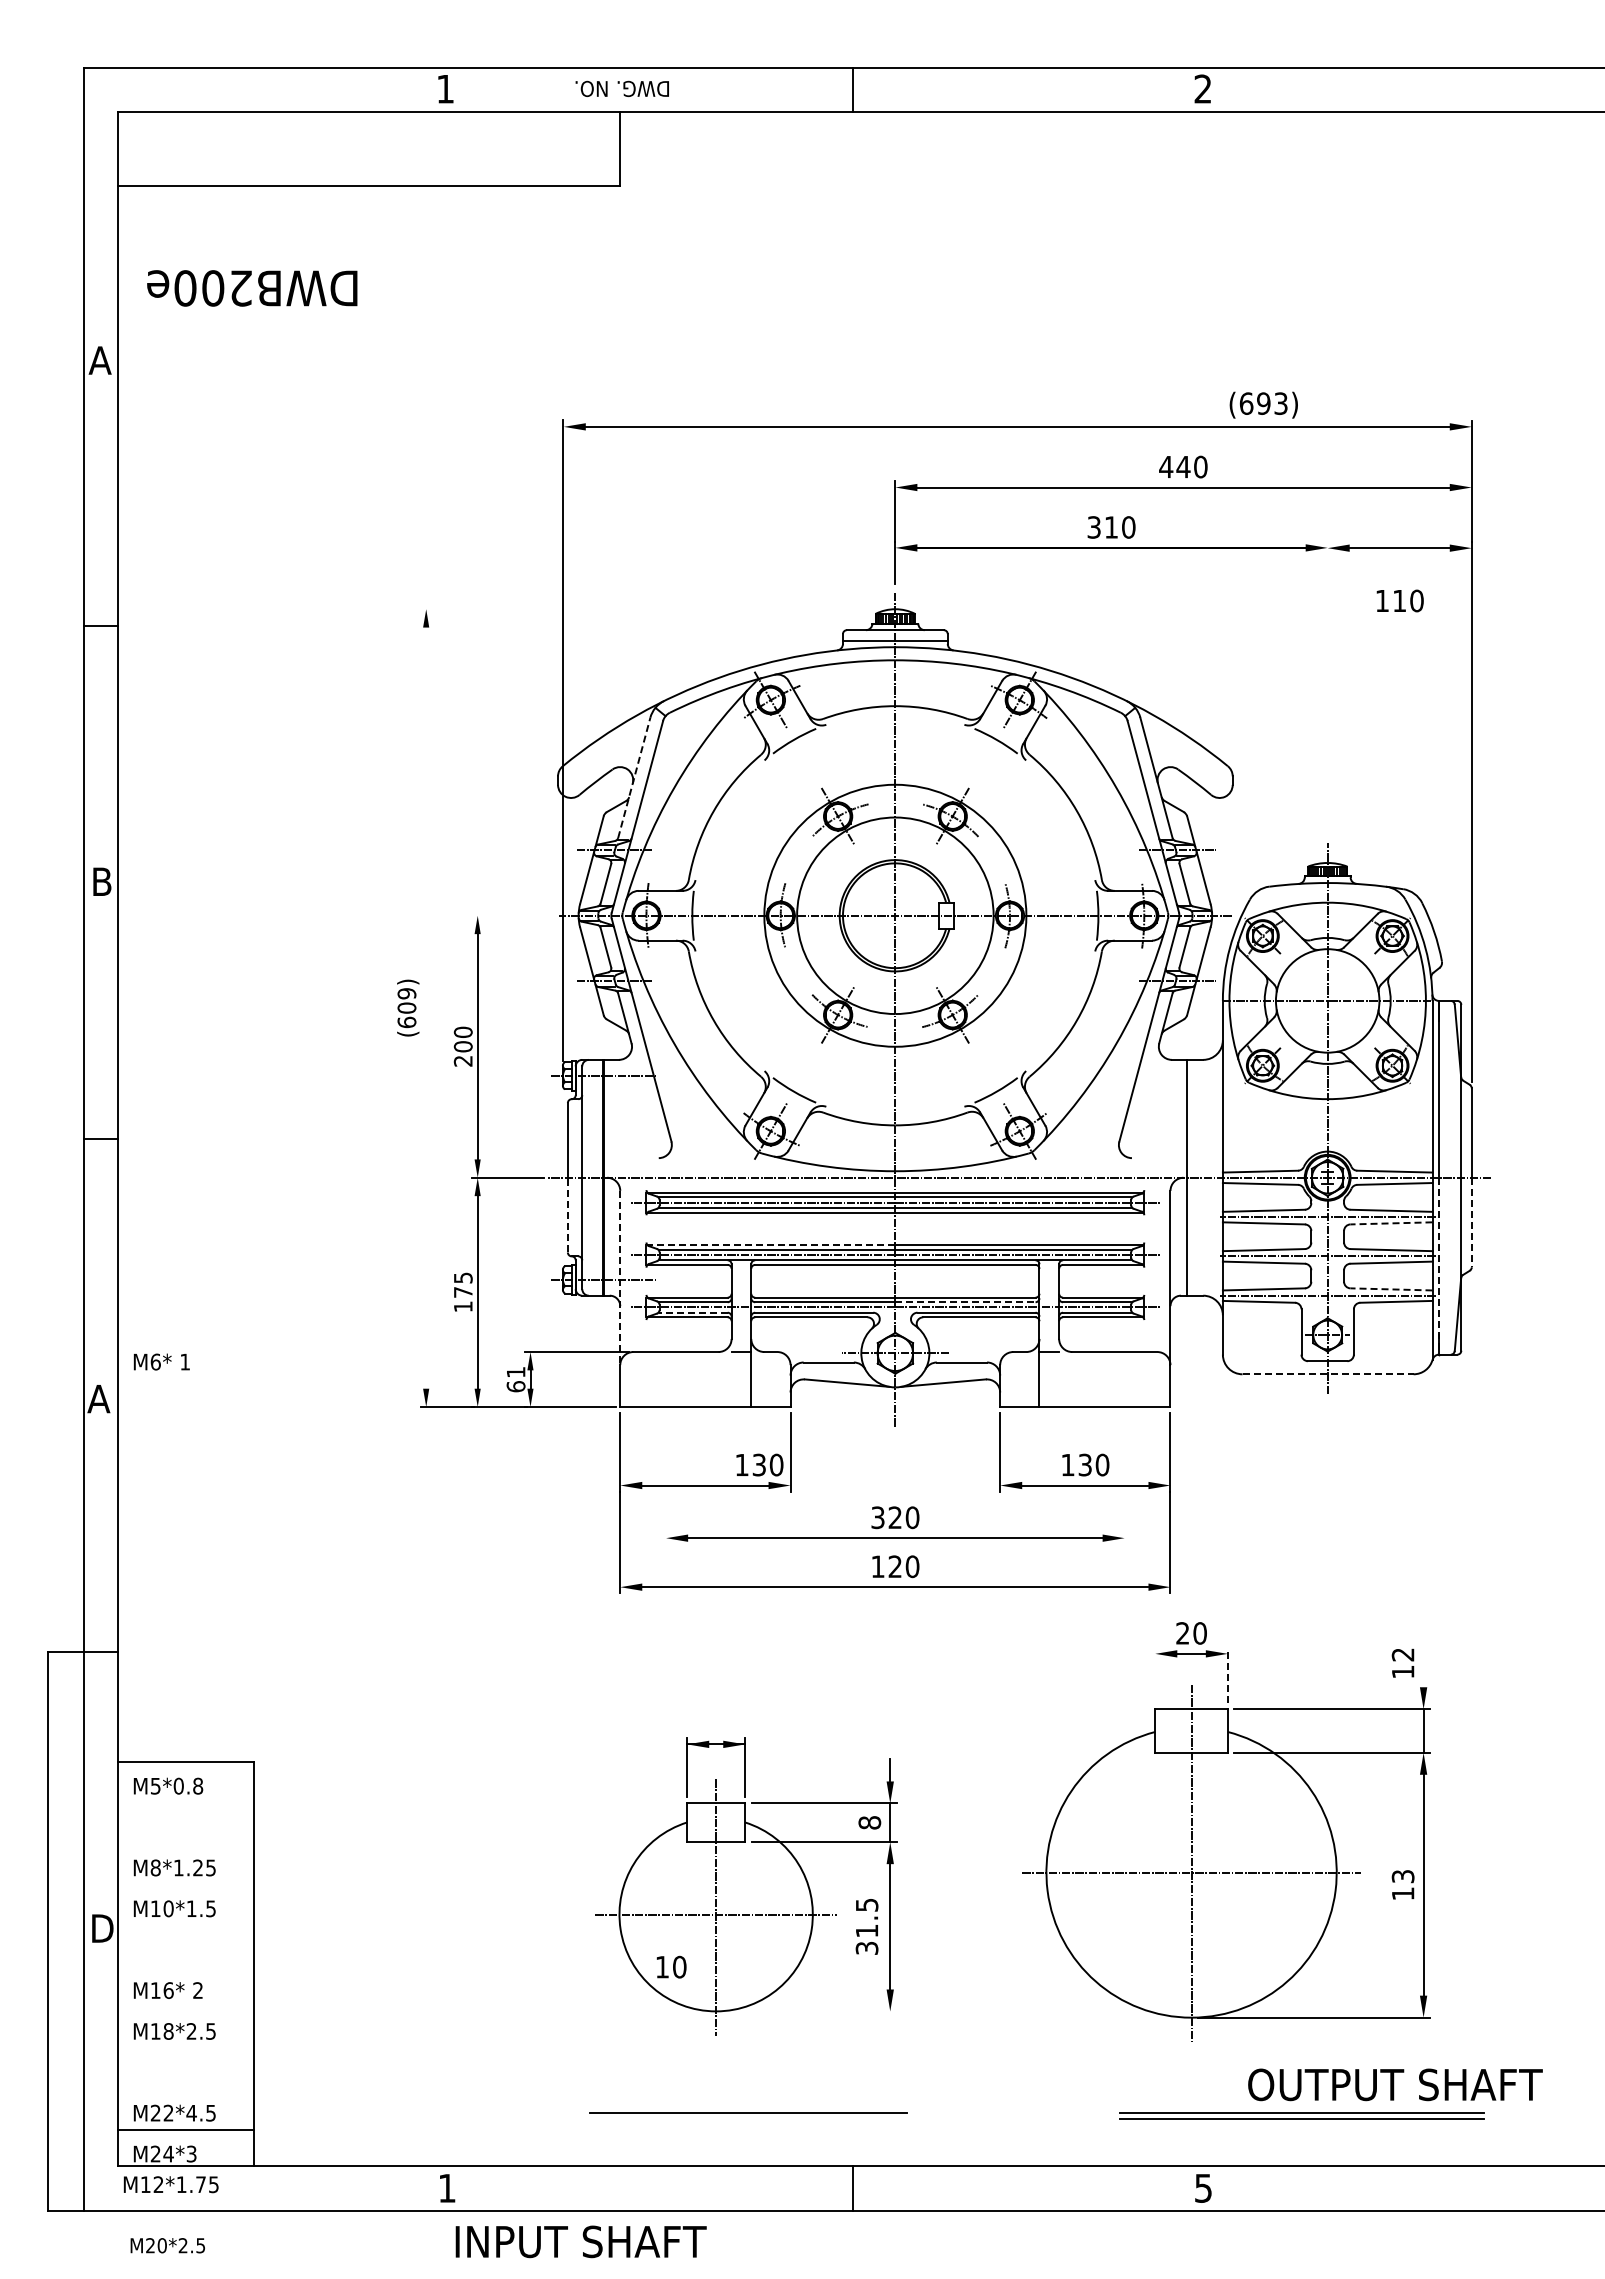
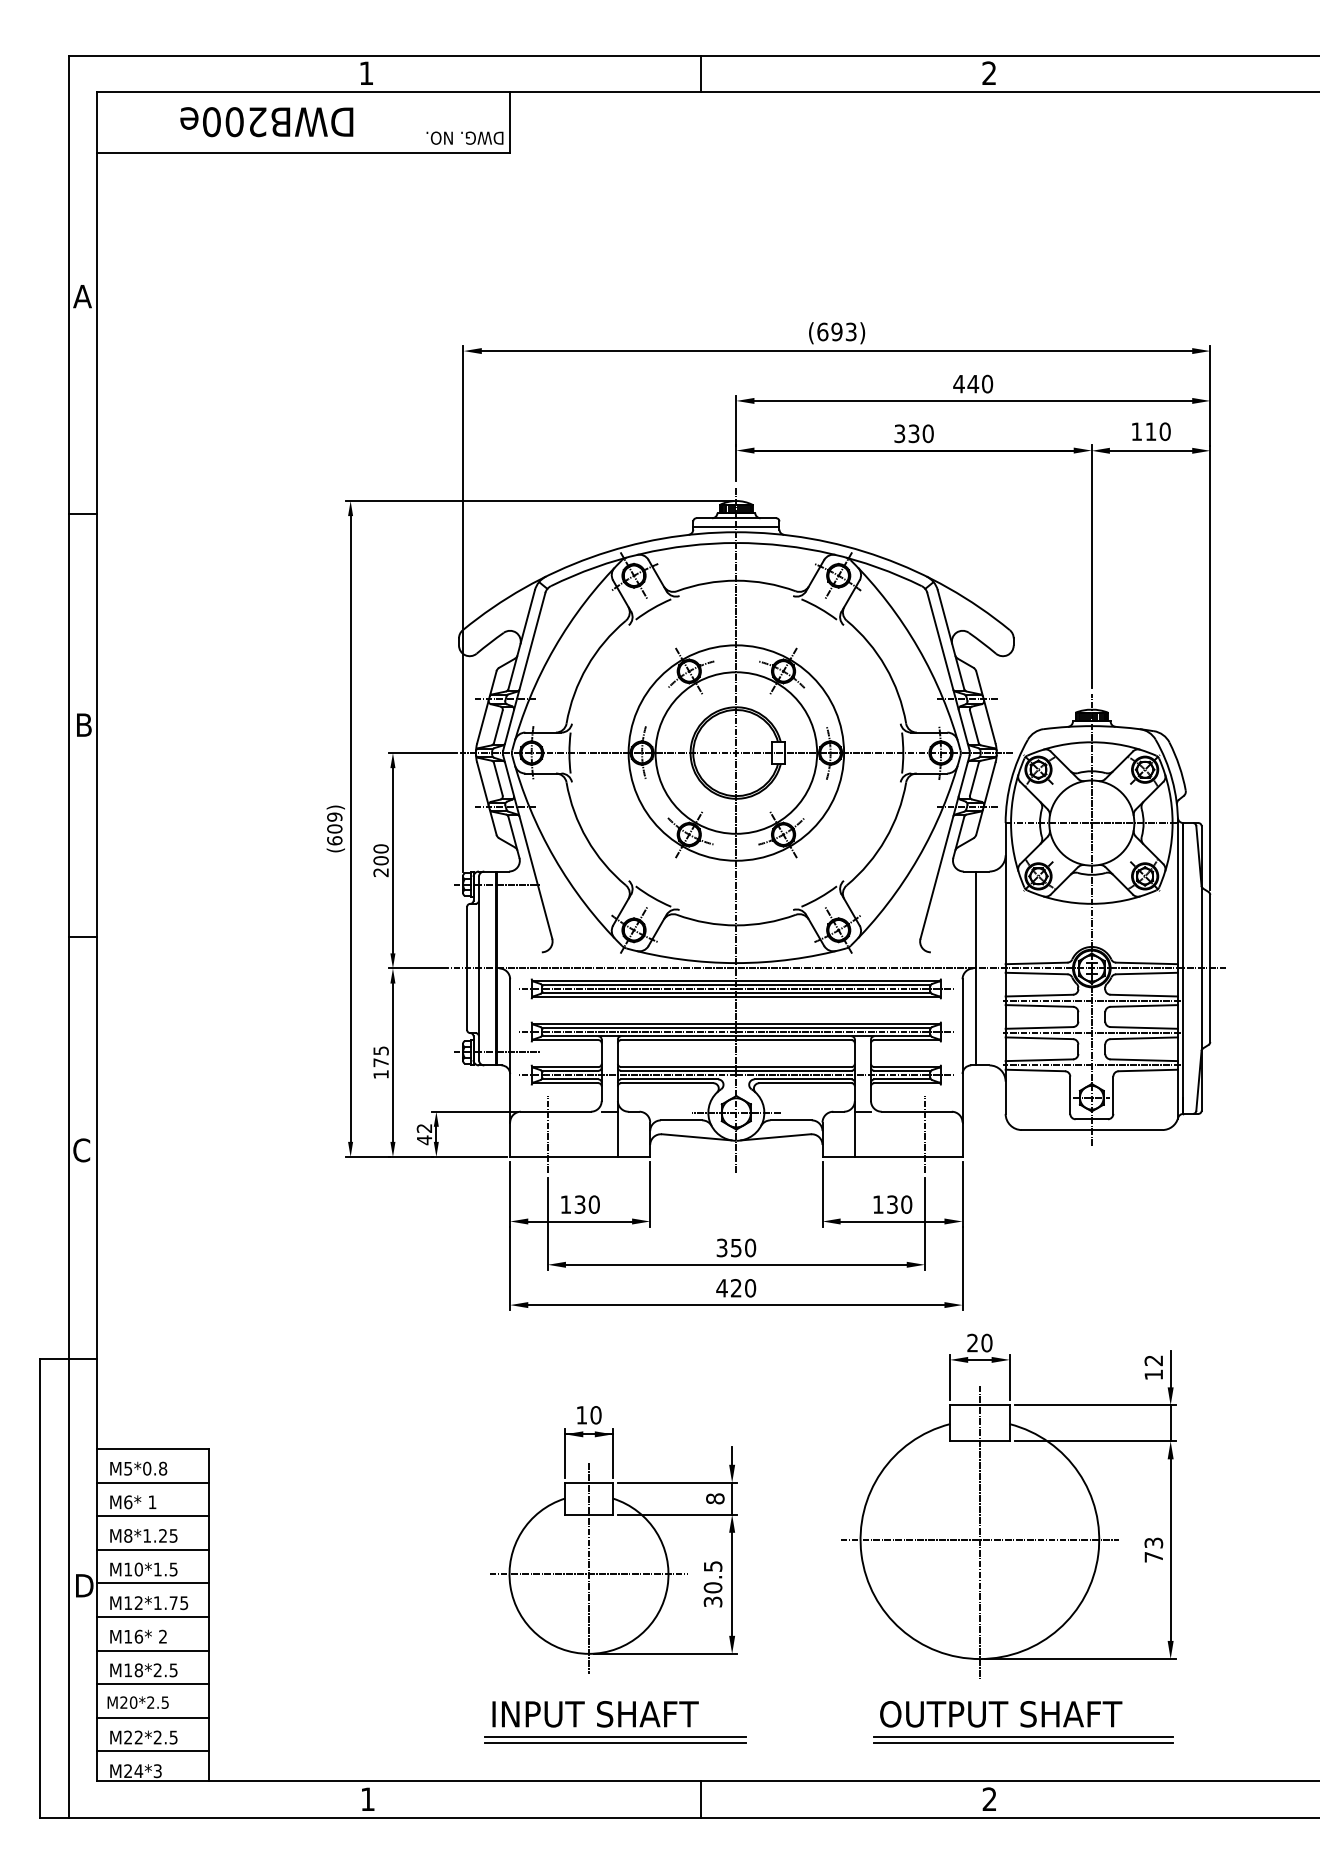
text: (621, 88) -> (464, 137), moved
text: (252, 288) -> (266, 122), moved
text: (1263, 404) -> (836, 332), moved
text: (1111, 527) -> (914, 433), 310 -> 330
text: (1399, 600) -> (1150, 431), moved
line: (656, 609) -> (539, 501), added
line: (1327, 689) -> (1091, 567), added
line: (634, 777) -> (521, 639), dashed -> solid
line: (513, 915) -> (422, 752), added
line: (426, 1007) -> (350, 828), added
line: (567, 1214) -> (466, 998), dashed -> solid
line: (1471, 1222) -> (1210, 1005), dashed -> solid
line: (1391, 1223) -> (1144, 1006), dashed -> solid
line: (771, 1245) -> (634, 1024), dashed -> solid
line: (1439, 1266) -> (1183, 1041), dashed -> solid
line: (620, 1278) -> (510, 1051), dashed -> solid
line: (1391, 1289) -> (1144, 1060), dashed -> solid
line: (965, 1302) -> (794, 1071), dashed -> solid
line: (693, 1312) -> (570, 1079), dashed -> solid
text: (161, 1361) -> (132, 1501), moved
line: (1328, 1374) -> (1092, 1130), dashed -> solid
text: (515, 1379) -> (424, 1134), 61 -> 42
line: (666, 1379) -> (548, 1134), added
line: (1124, 1379) -> (924, 1134), added
text: (98, 1398) -> (81, 1149), A -> C
text: (759, 1464) -> (580, 1204), moved
line: (666, 1488) -> (548, 1223), added
line: (1124, 1488) -> (924, 1223), added
text: (894, 1517) -> (735, 1247), 320 -> 350
text: (877, 1566) -> (721, 1288), 120 -> 420
line: (1423, 1664) -> (1170, 1368), added
line: (1155, 1674) -> (950, 1376), added
line: (1227, 1675) -> (1009, 1377), dashed -> solid
line: (186, 1803) -> (153, 1482), added
line: (186, 1843) -> (153, 1515), added
line: (186, 1884) -> (153, 1549), added
text: (1403, 1893) -> (1154, 1556), 13 -> 73
line: (186, 1925) -> (153, 1583), added
text: (866, 1930) -> (712, 1587), 31.5 -> 30.5
line: (186, 1966) -> (153, 1616), added
text: (671, 1966) -> (589, 1414), moved
line: (186, 2007) -> (153, 1650), added
line: (809, 2011) -> (665, 1653), added
line: (186, 2048) -> (153, 1684), added
text: (1395, 2084) -> (1001, 1713), moved
line: (186, 2089) -> (153, 1718), added
text: (191, 2112) -> (157, 1737), M22*4.5 -> M22*2.5
part: (1301, 2115) -> (1023, 1739), moved
line: (747, 2119) -> (614, 1742), added
text: (170, 2184) -> (148, 1602), moved
text: (1203, 2187) -> (989, 1798), 5 -> 2
text: (580, 2241) -> (595, 1713), moved
text: (167, 2245) -> (137, 1702), moved

